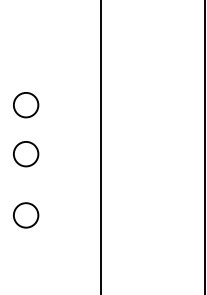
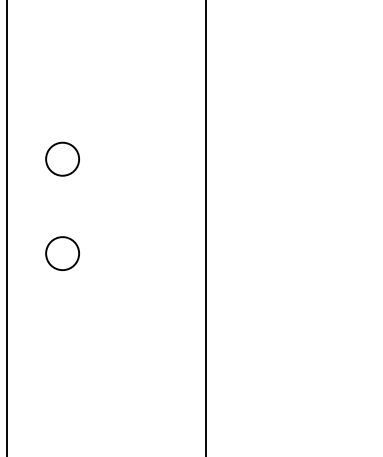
circle: (26, 105) -> (63, 159), size x0.7
circle: (26, 154) -> (63, 254), size x0.7
circle: (26, 215) -> (63, 371), removed

